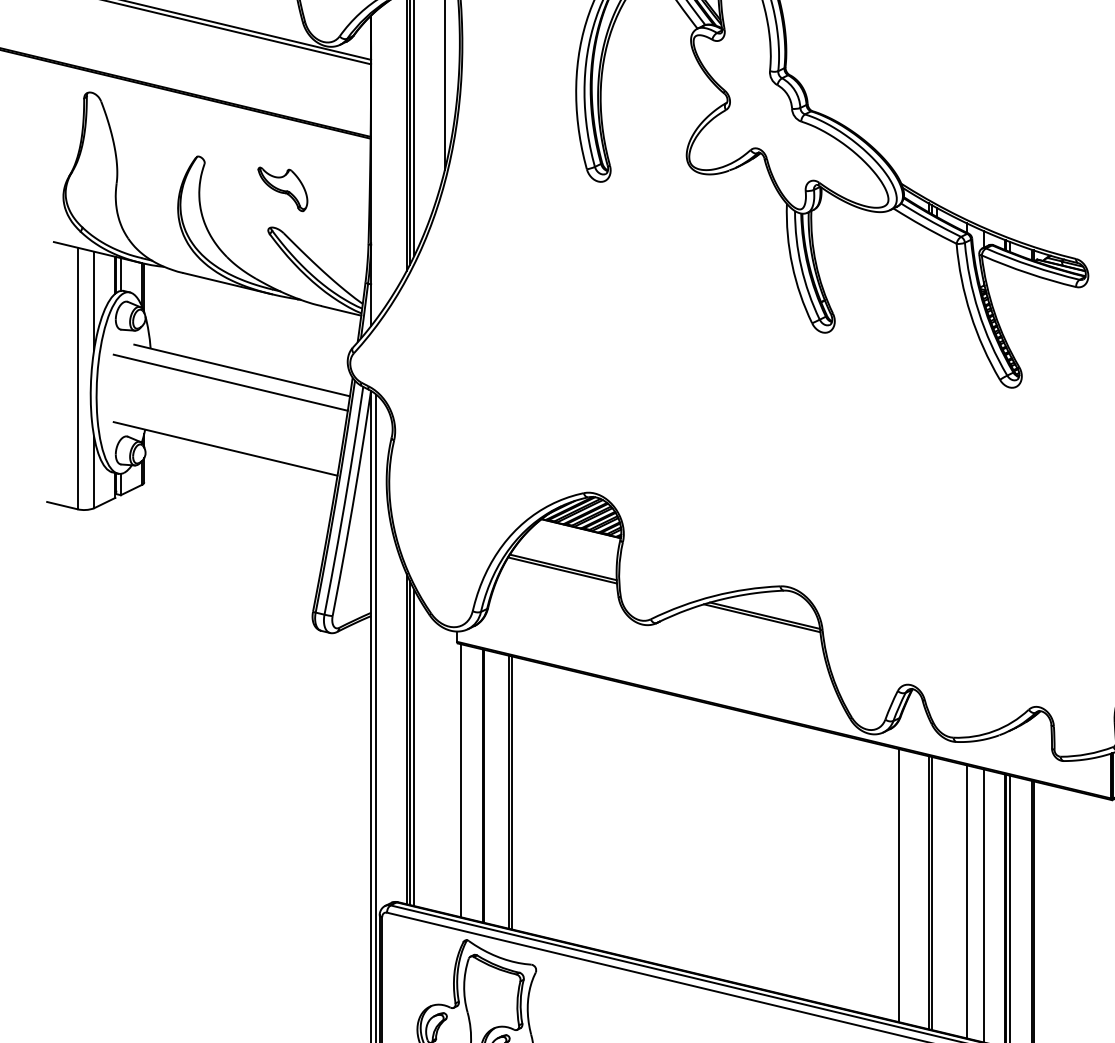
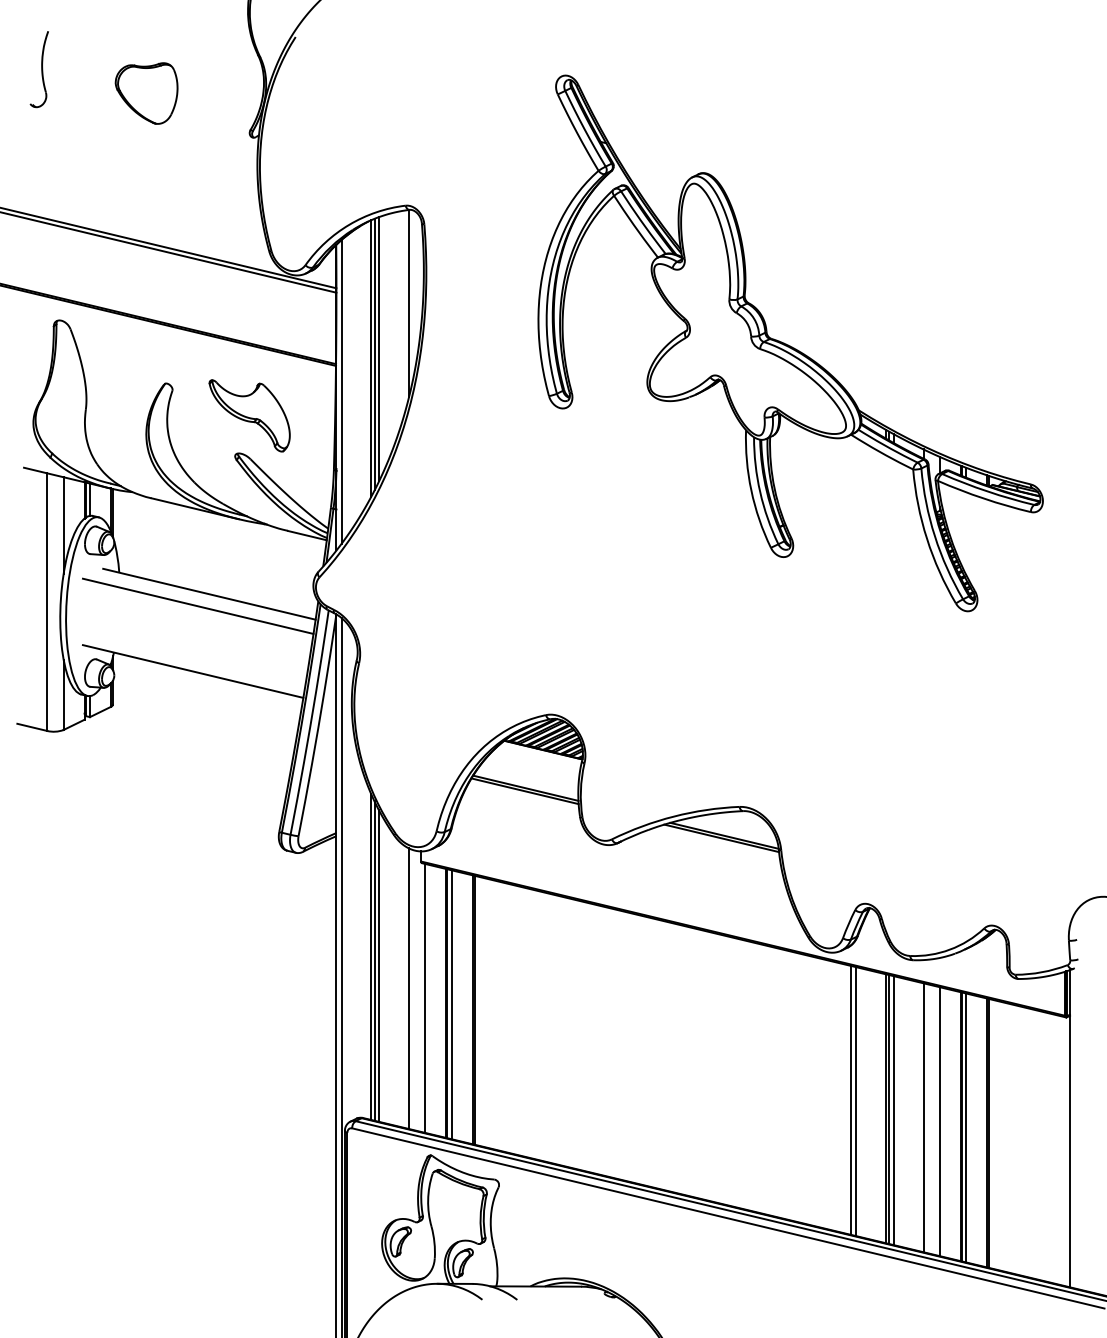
line: (376, 164) -> (341, 391), added
part: (282, 189) -> (249, 415), size x1.67
line: (445, 770) -> (409, 988), added
line: (487, 786) -> (451, 1004), added
line: (892, 883) -> (850, 1099), added
line: (936, 894) -> (893, 1110), added

